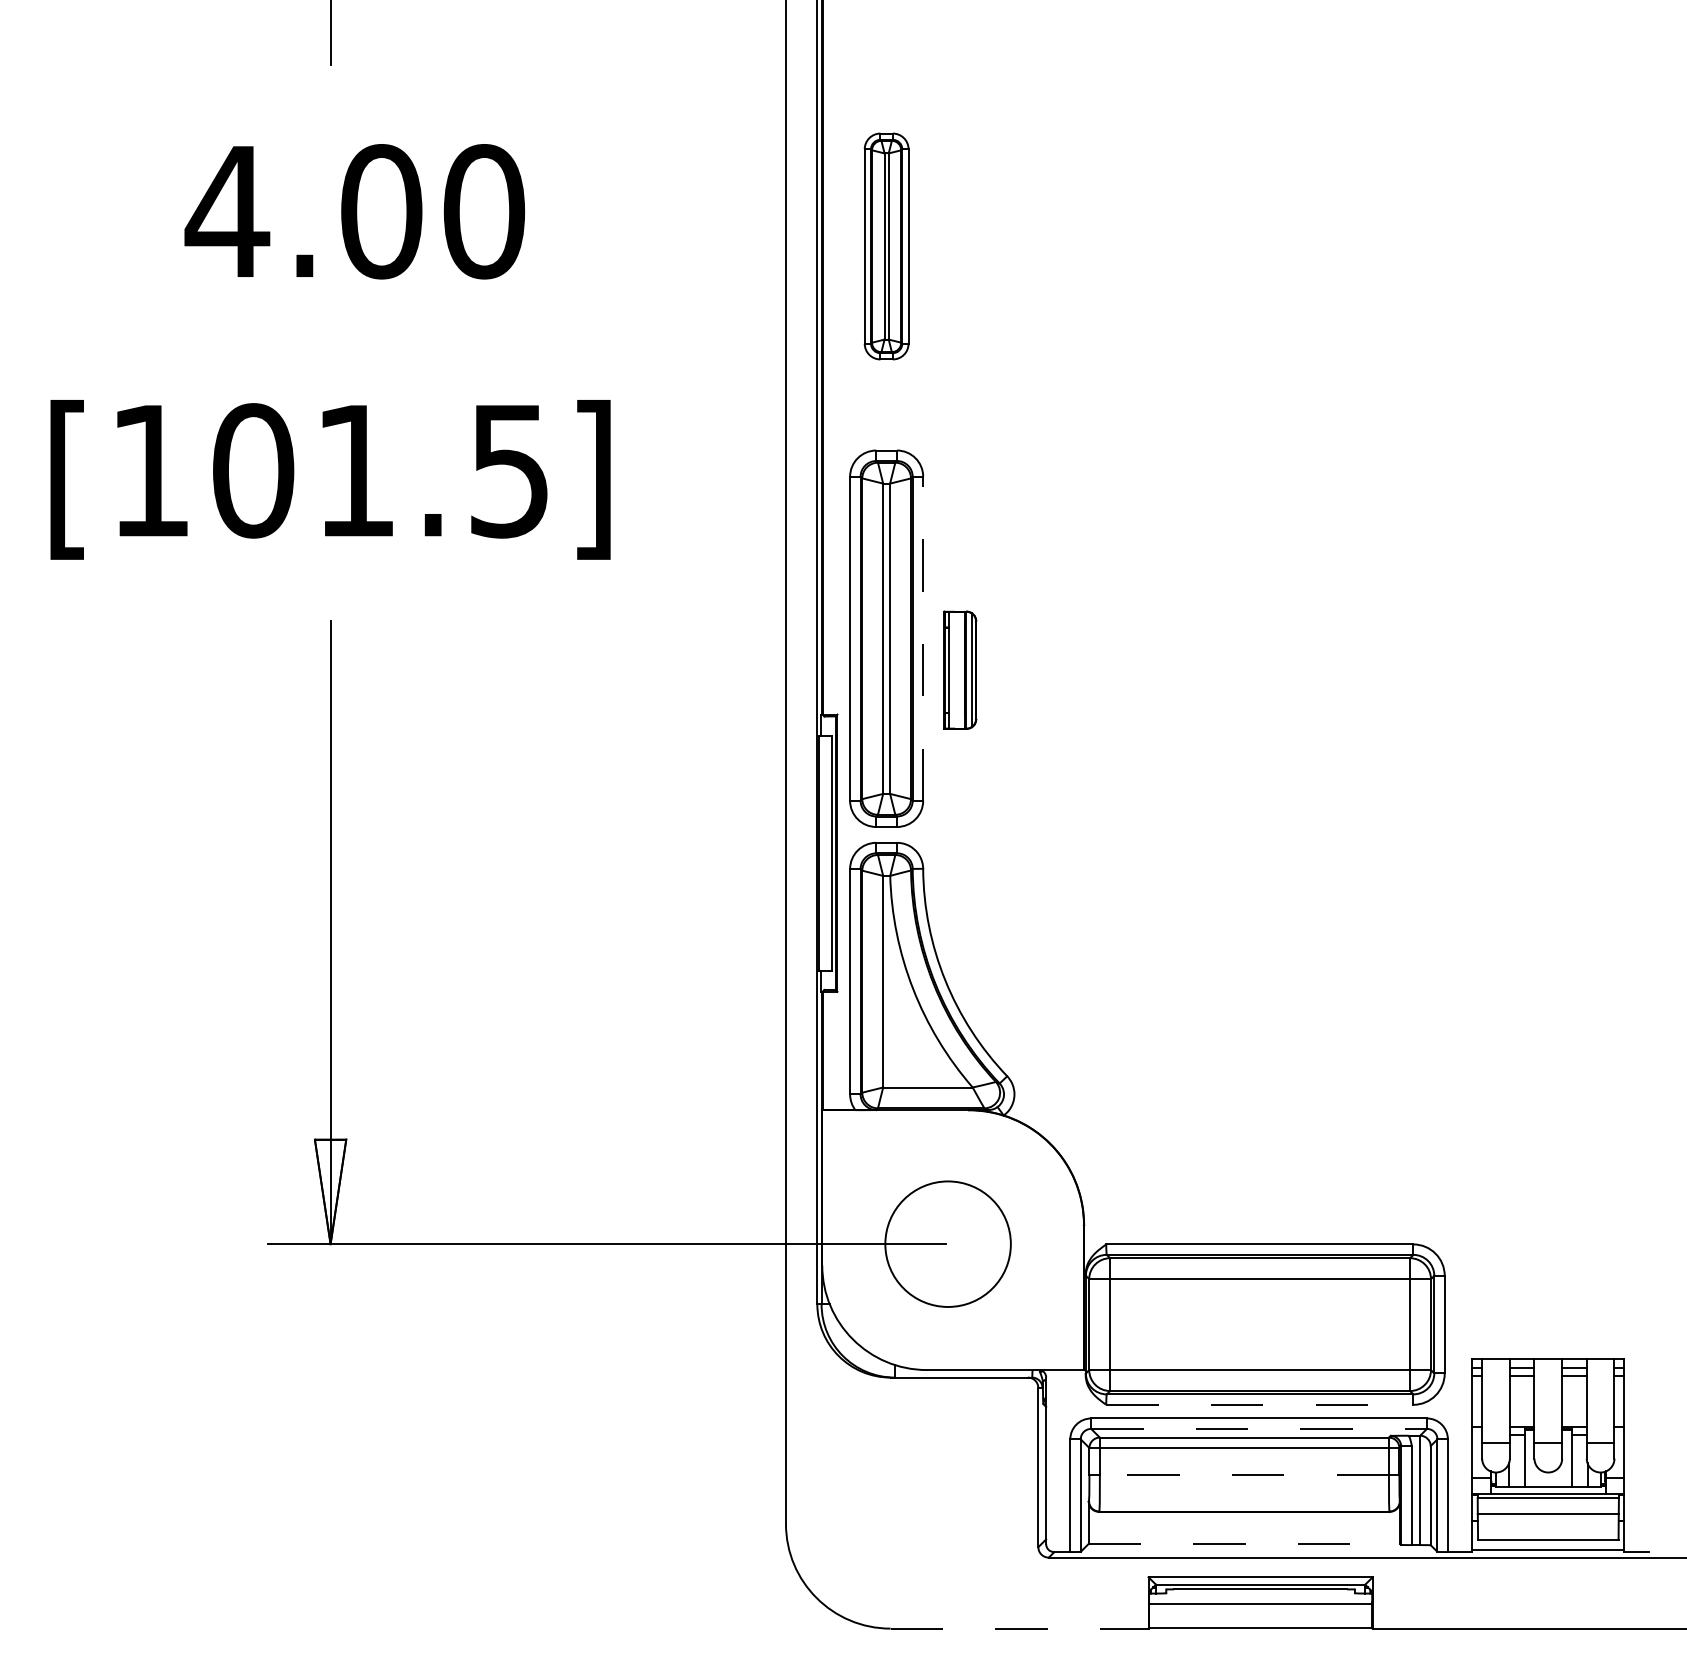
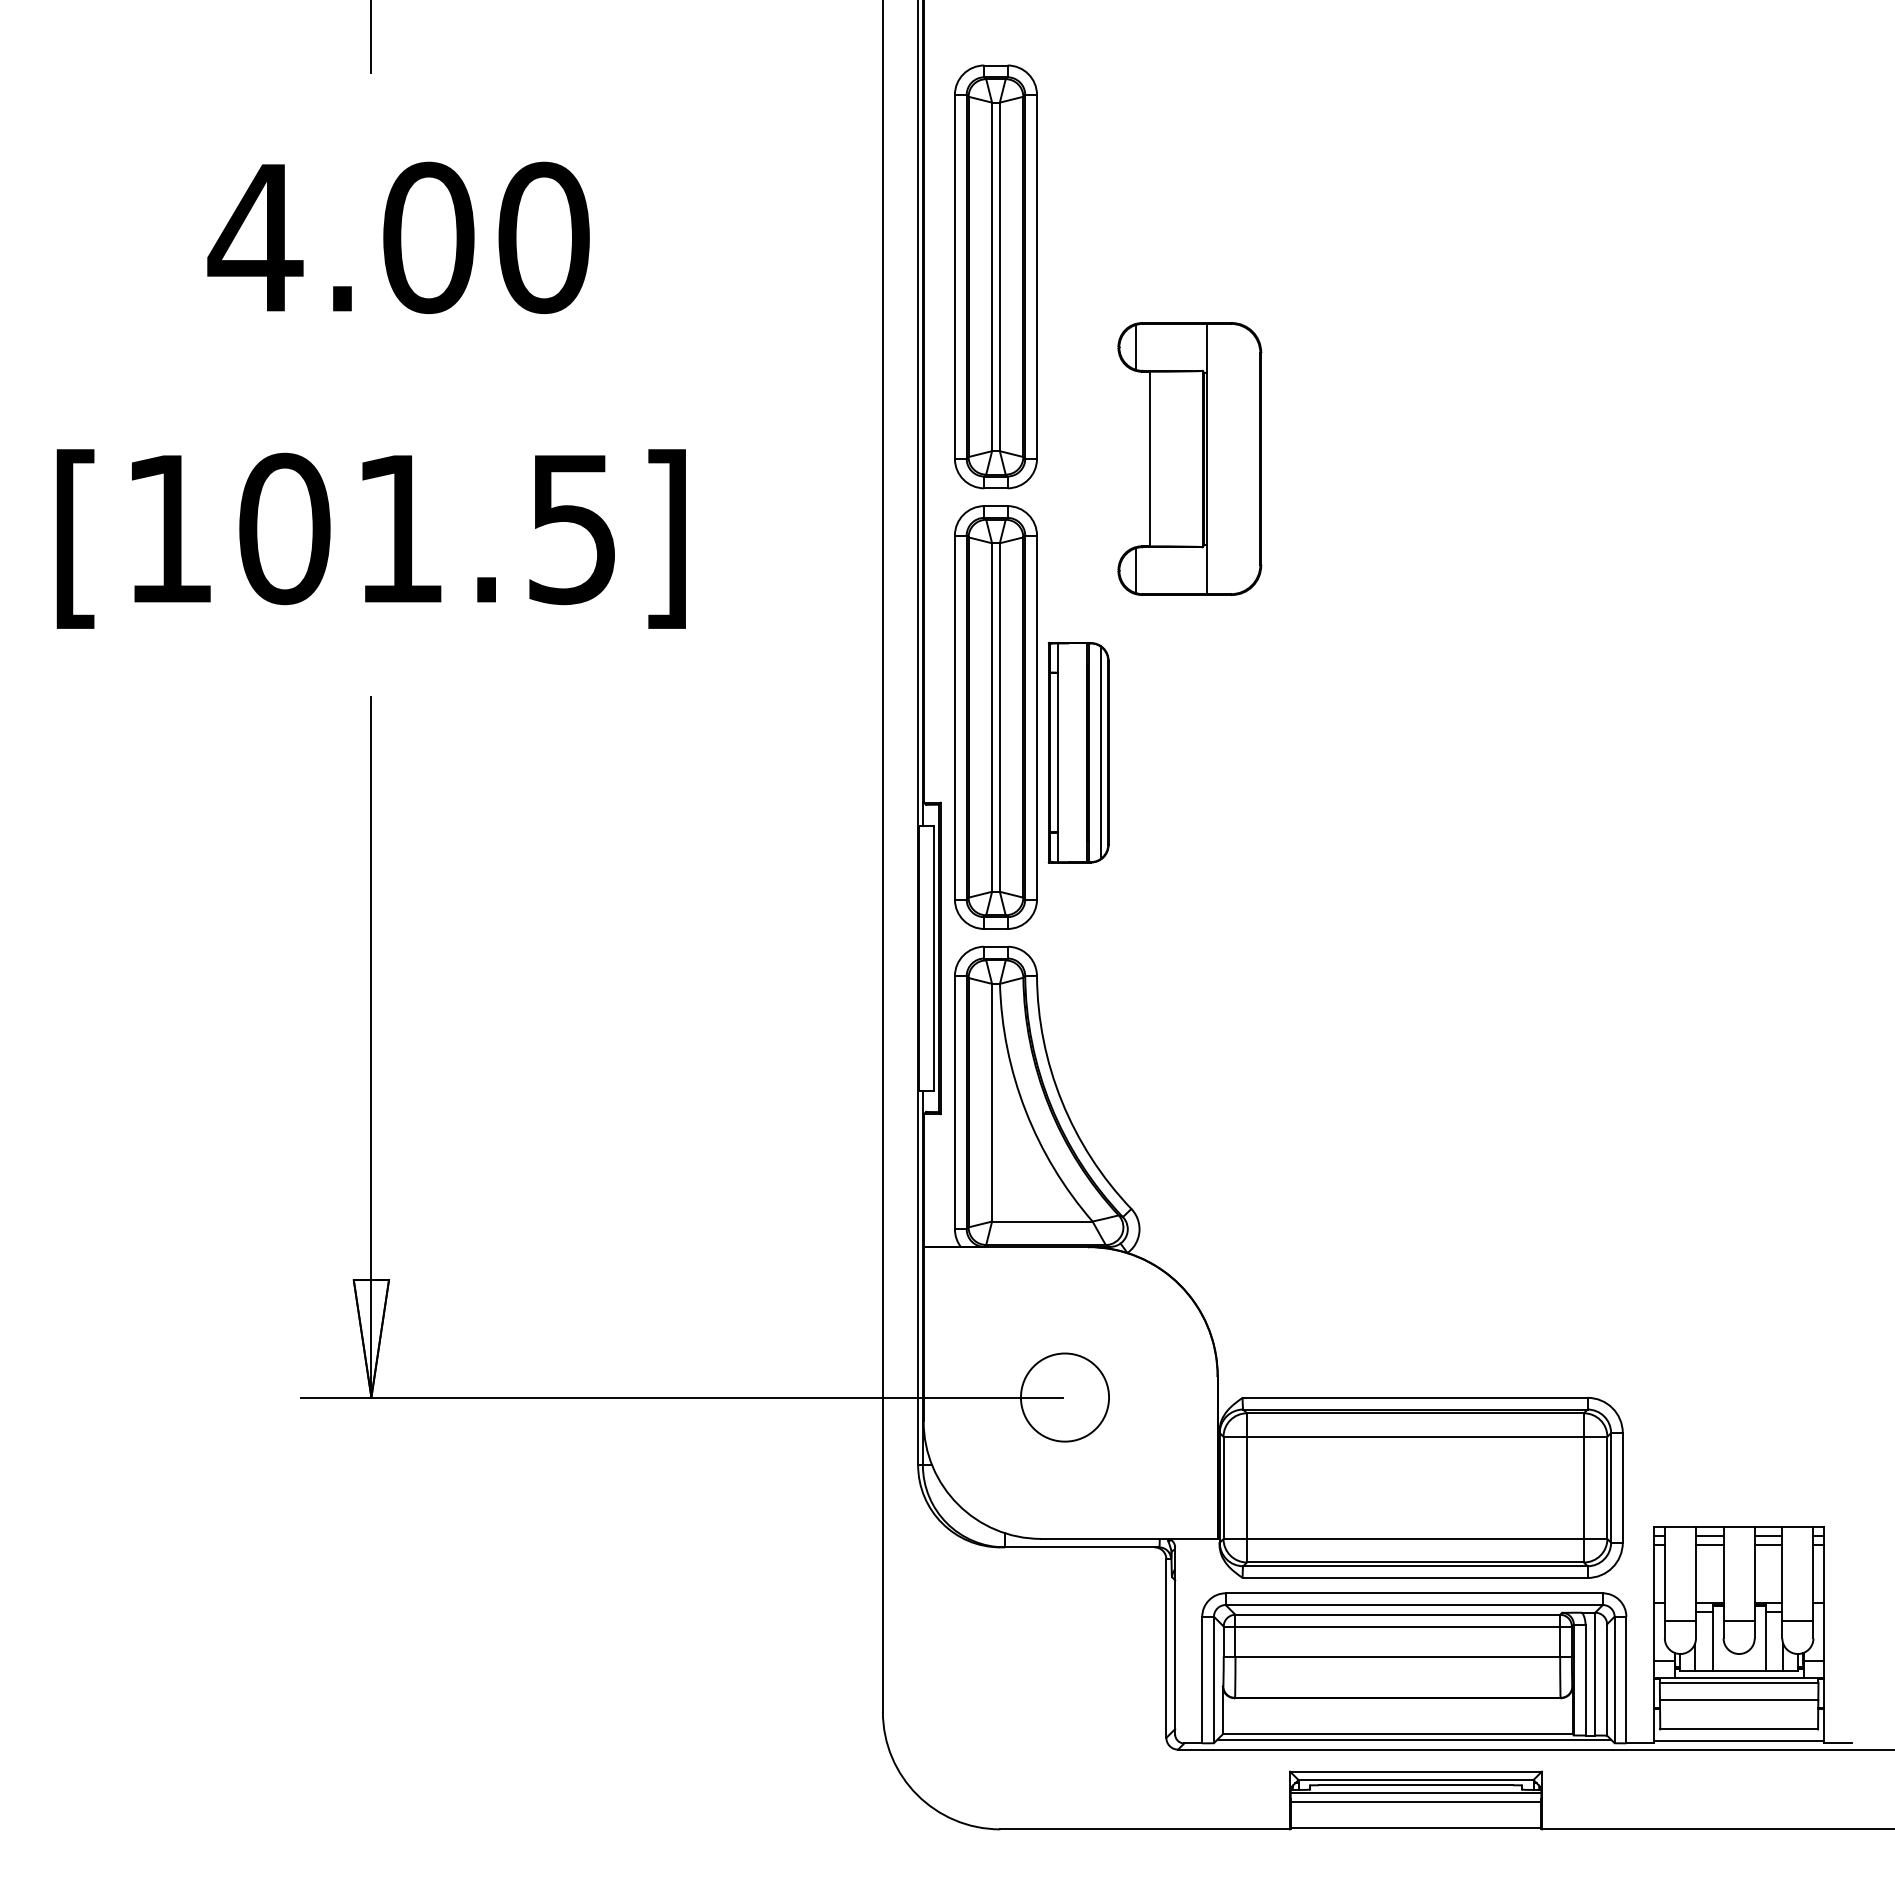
part: (886, 246) -> (995, 276), size x1.67
part: (1058, 408) -> (1189, 458), added
line: (922, 638) -> (1036, 717), dashed -> solid
part: (960, 669) -> (1078, 752), size x1.67
circle: (947, 1244) -> (1064, 1397), size x0.62
line: (1260, 1404) -> (1415, 1577), dashed -> solid
line: (1259, 1429) -> (1414, 1605), dashed -> solid
line: (1244, 1474) -> (1397, 1656), dashed -> solid
line: (1244, 1544) -> (1397, 1734), dashed -> solid
line: (1259, 1548) -> (1414, 1739), added
line: (1260, 1595) -> (1415, 1792), added
line: (1019, 1628) -> (1145, 1829), dashed -> solid

